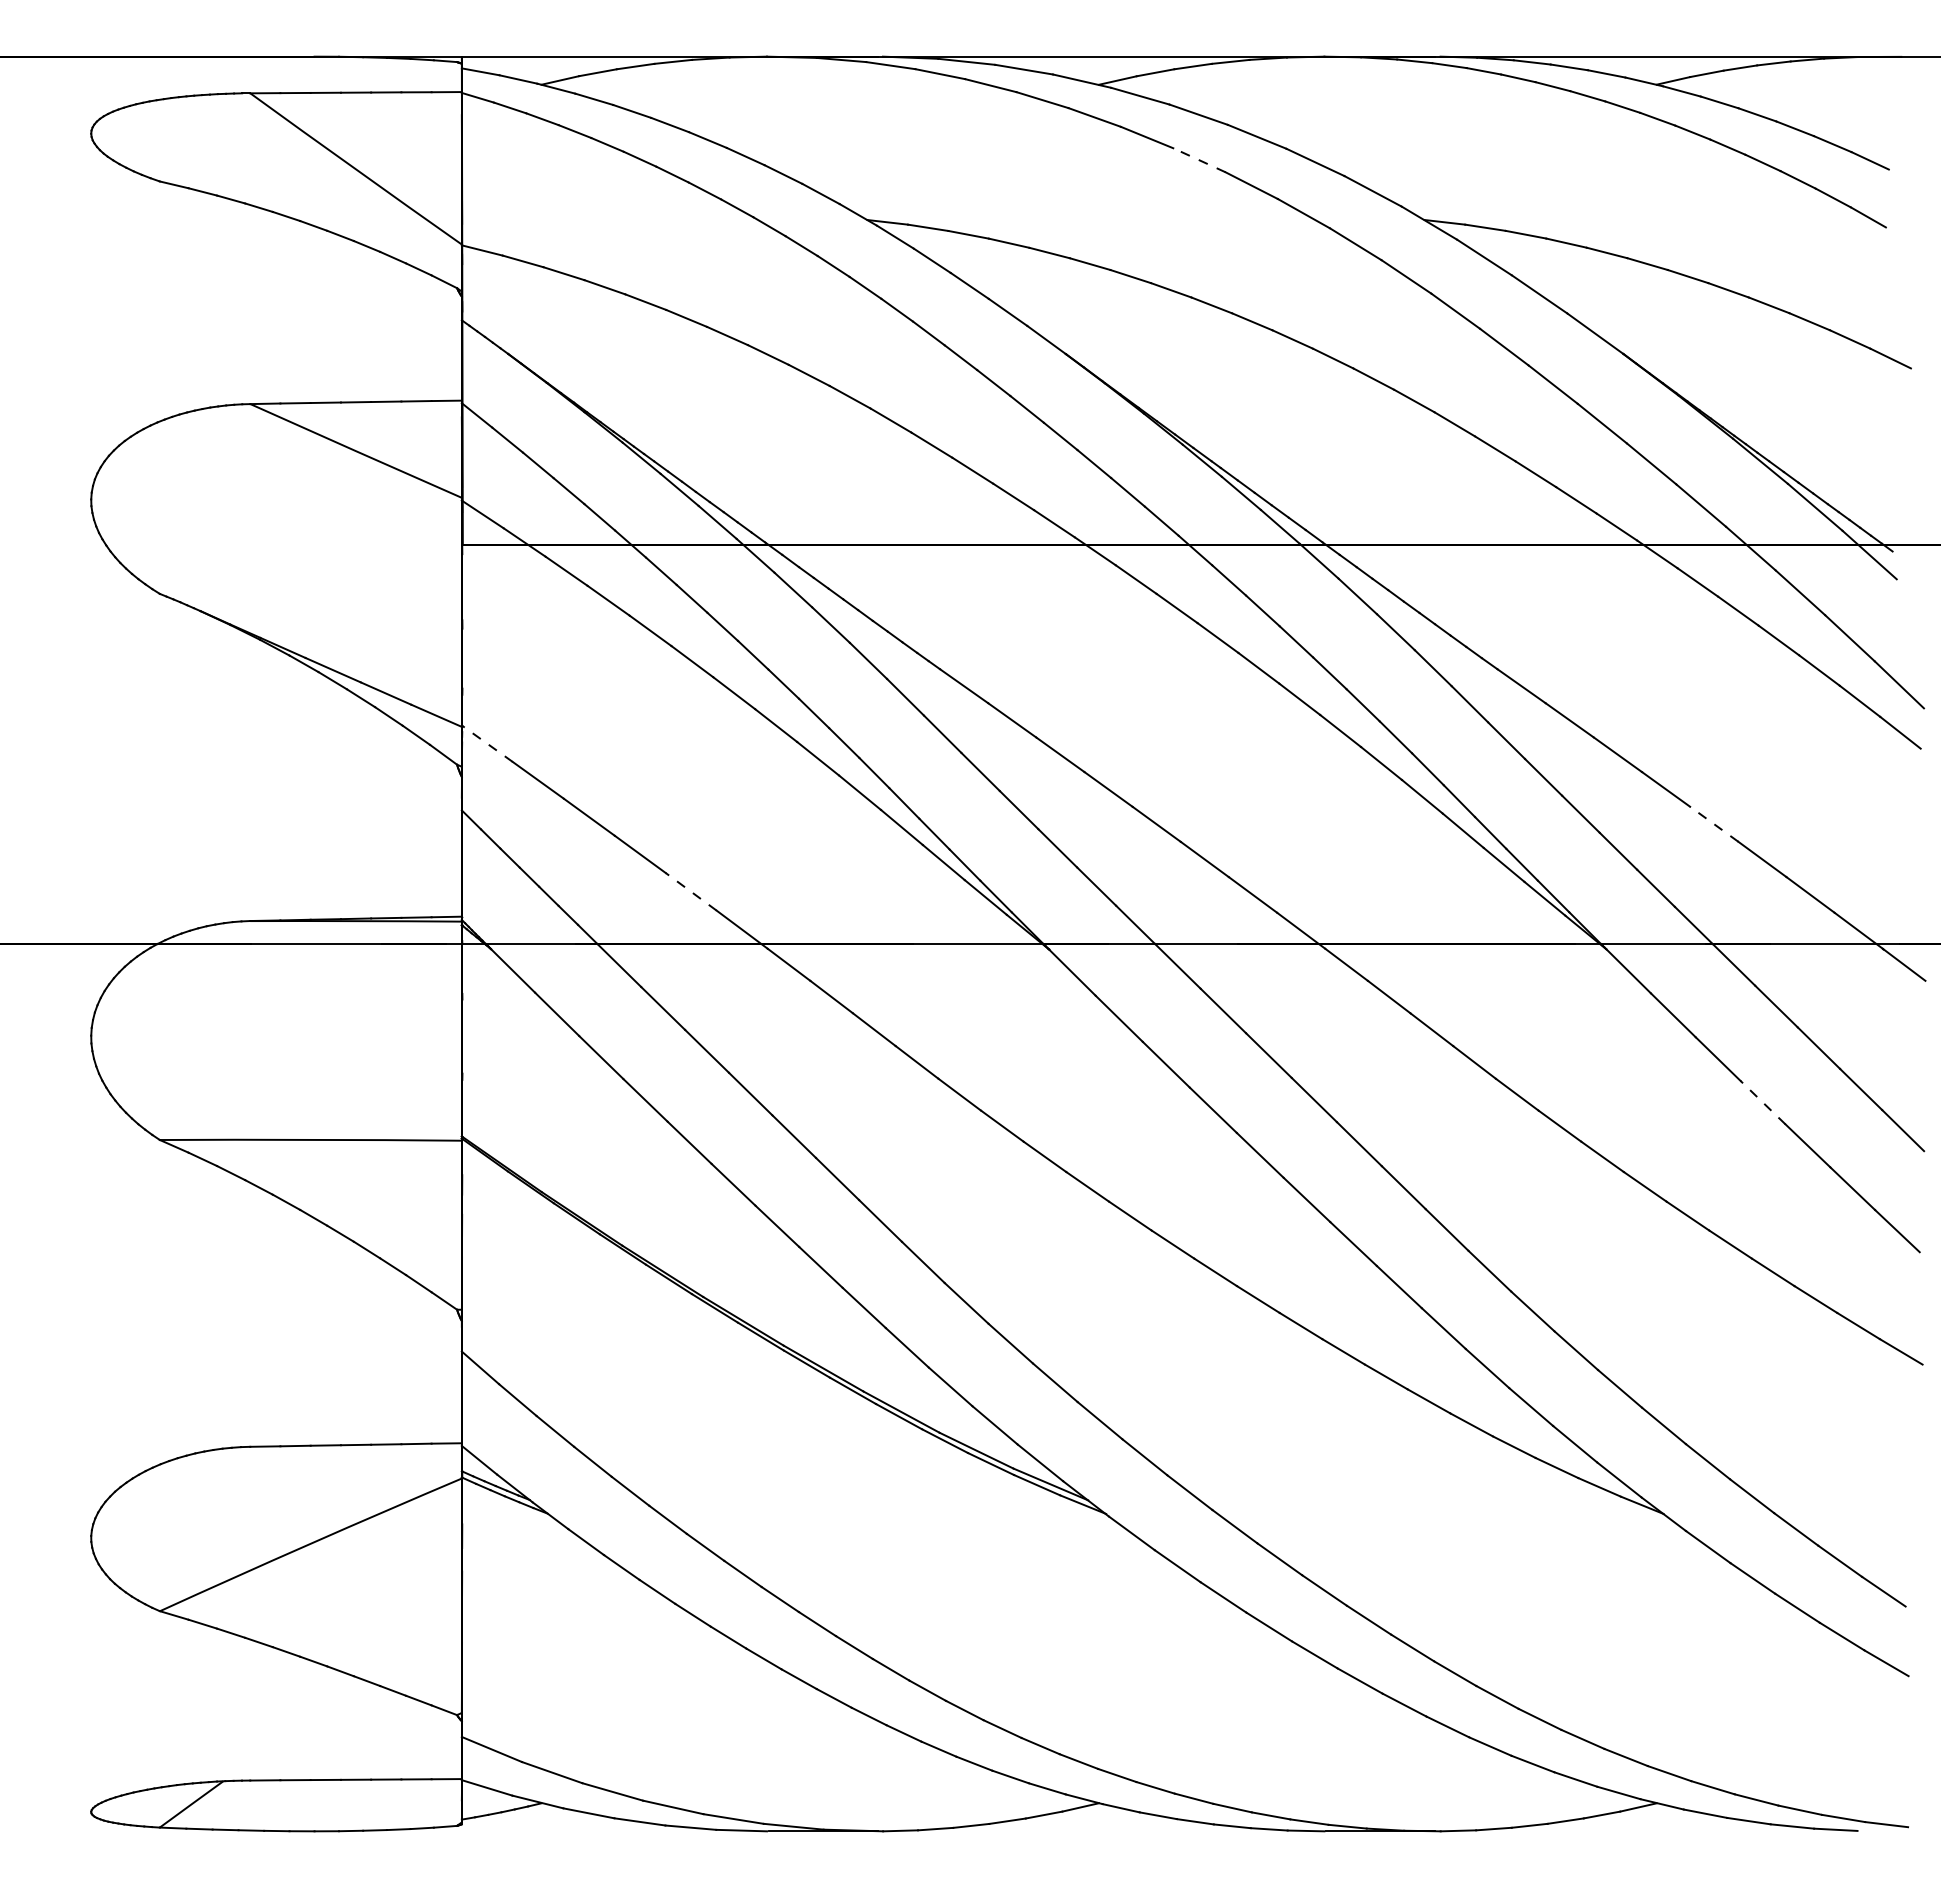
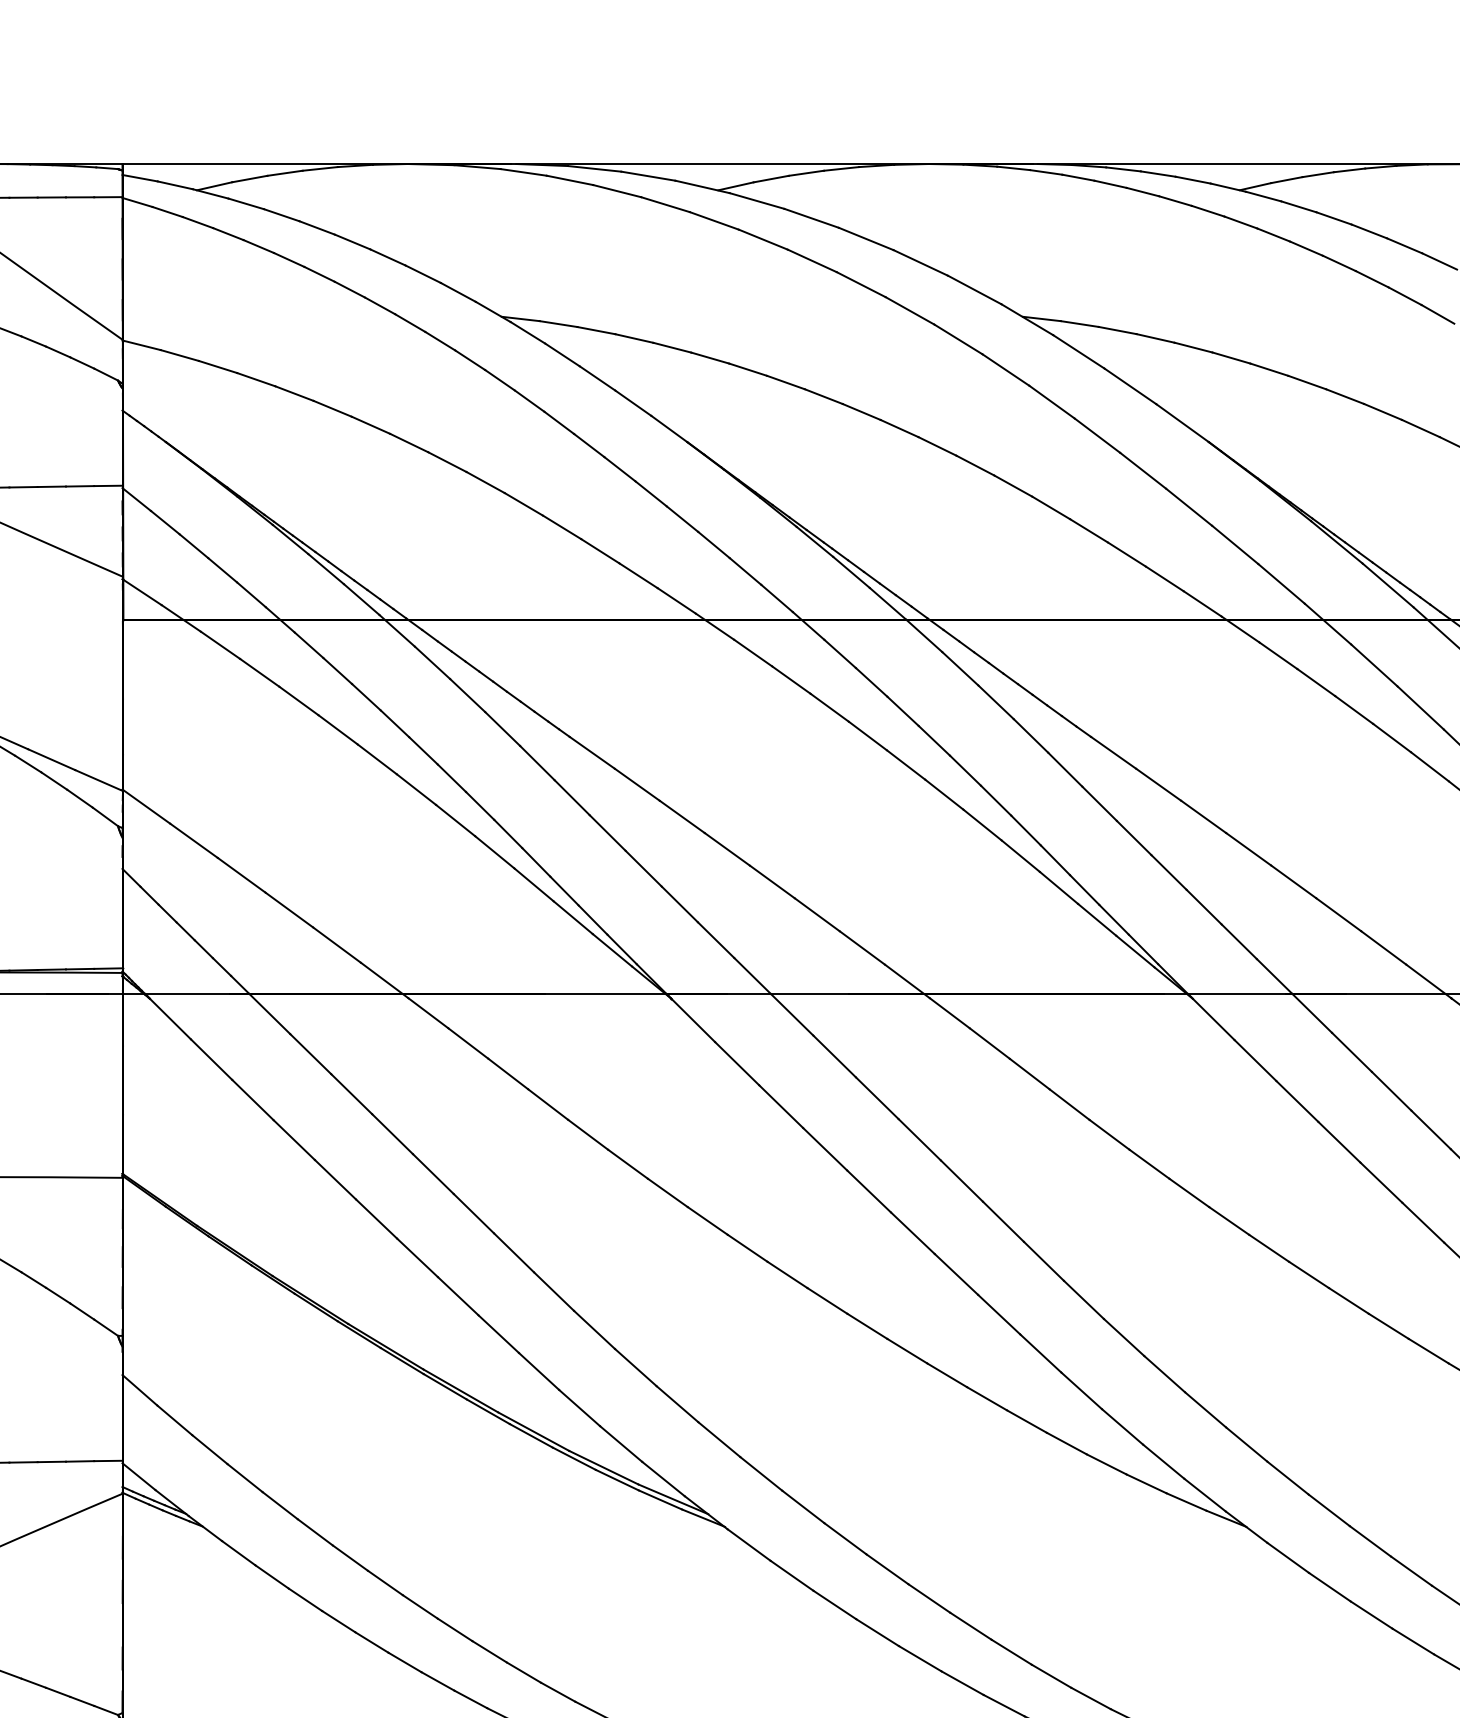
line: (1199, 160) -> (812, 261), dashed -> solid
line: (486, 743) -> (145, 806), dashed -> solid
line: (1714, 824) -> (1293, 882), dashed -> solid
line: (691, 891) -> (337, 944), dashed -> solid
line: (1762, 1102) -> (1338, 1142), dashed -> solid

